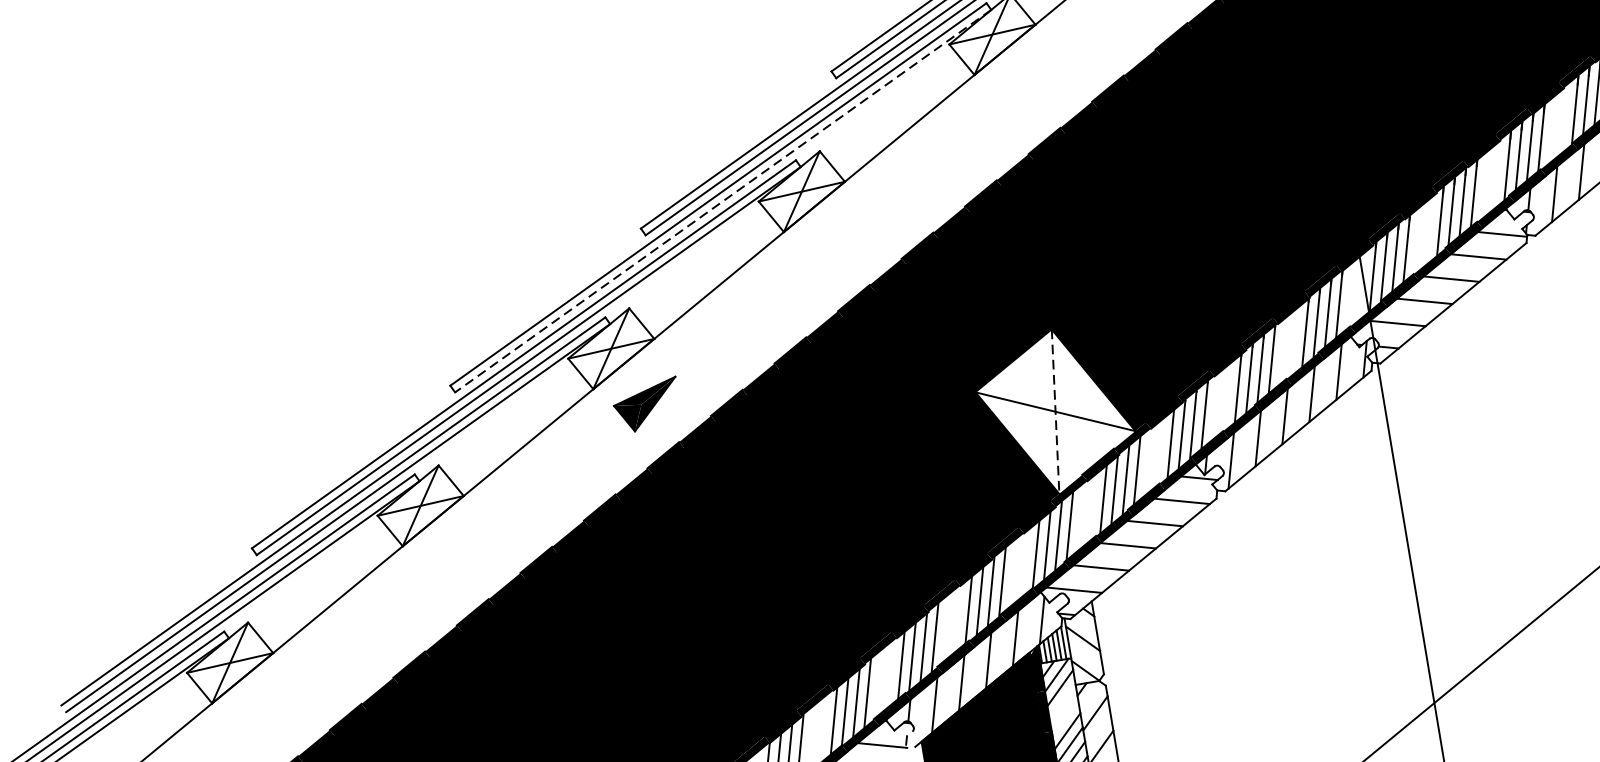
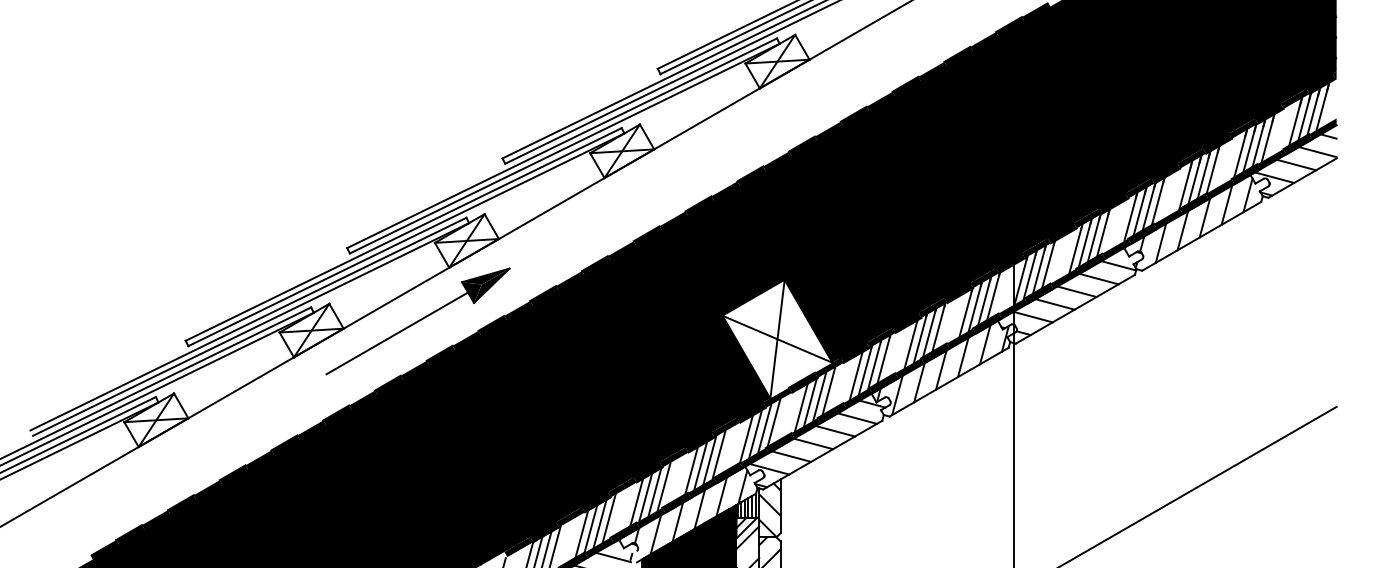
line: (722, 201) -> (564, 148), dashed -> solid
line: (1055, 412) -> (777, 339), dashed -> solid
line: (537, 490) -> (397, 333), added

